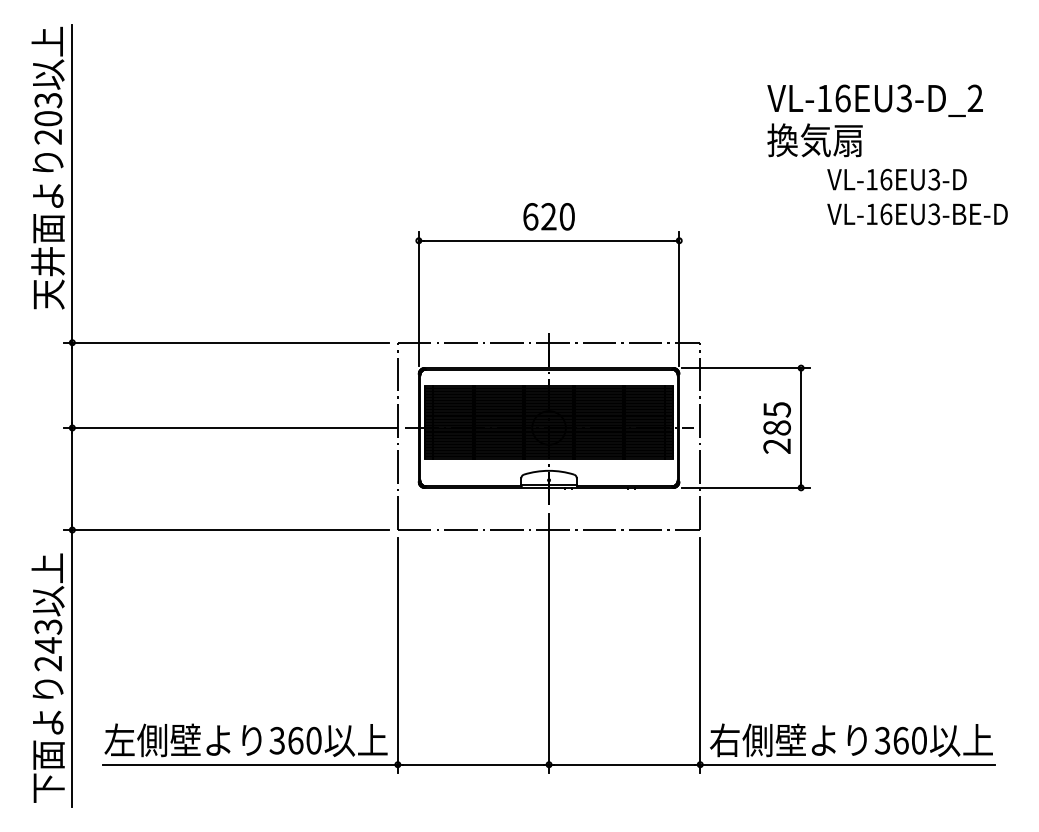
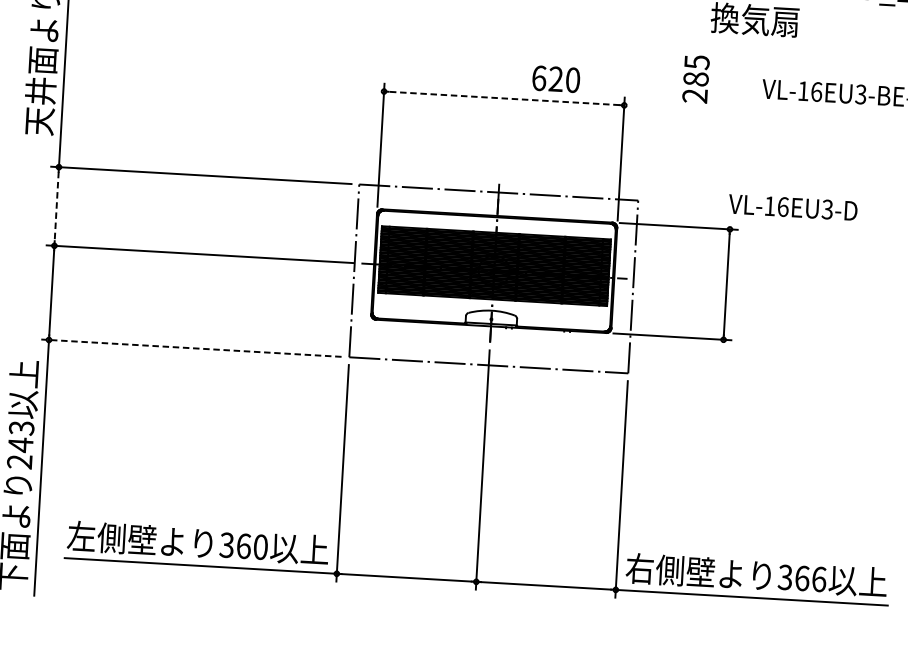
text: (896, 179) -> (792, 207), moved
text: (548, 216) -> (555, 78), moved
line: (548, 240) -> (503, 98), solid -> dashed
line: (72, 385) -> (56, 206), solid -> dashed
text: (776, 427) -> (695, 78), moved
line: (226, 530) -> (191, 348), solid -> dashed
text: (919, 740) -> (819, 579), 360 -> 366

